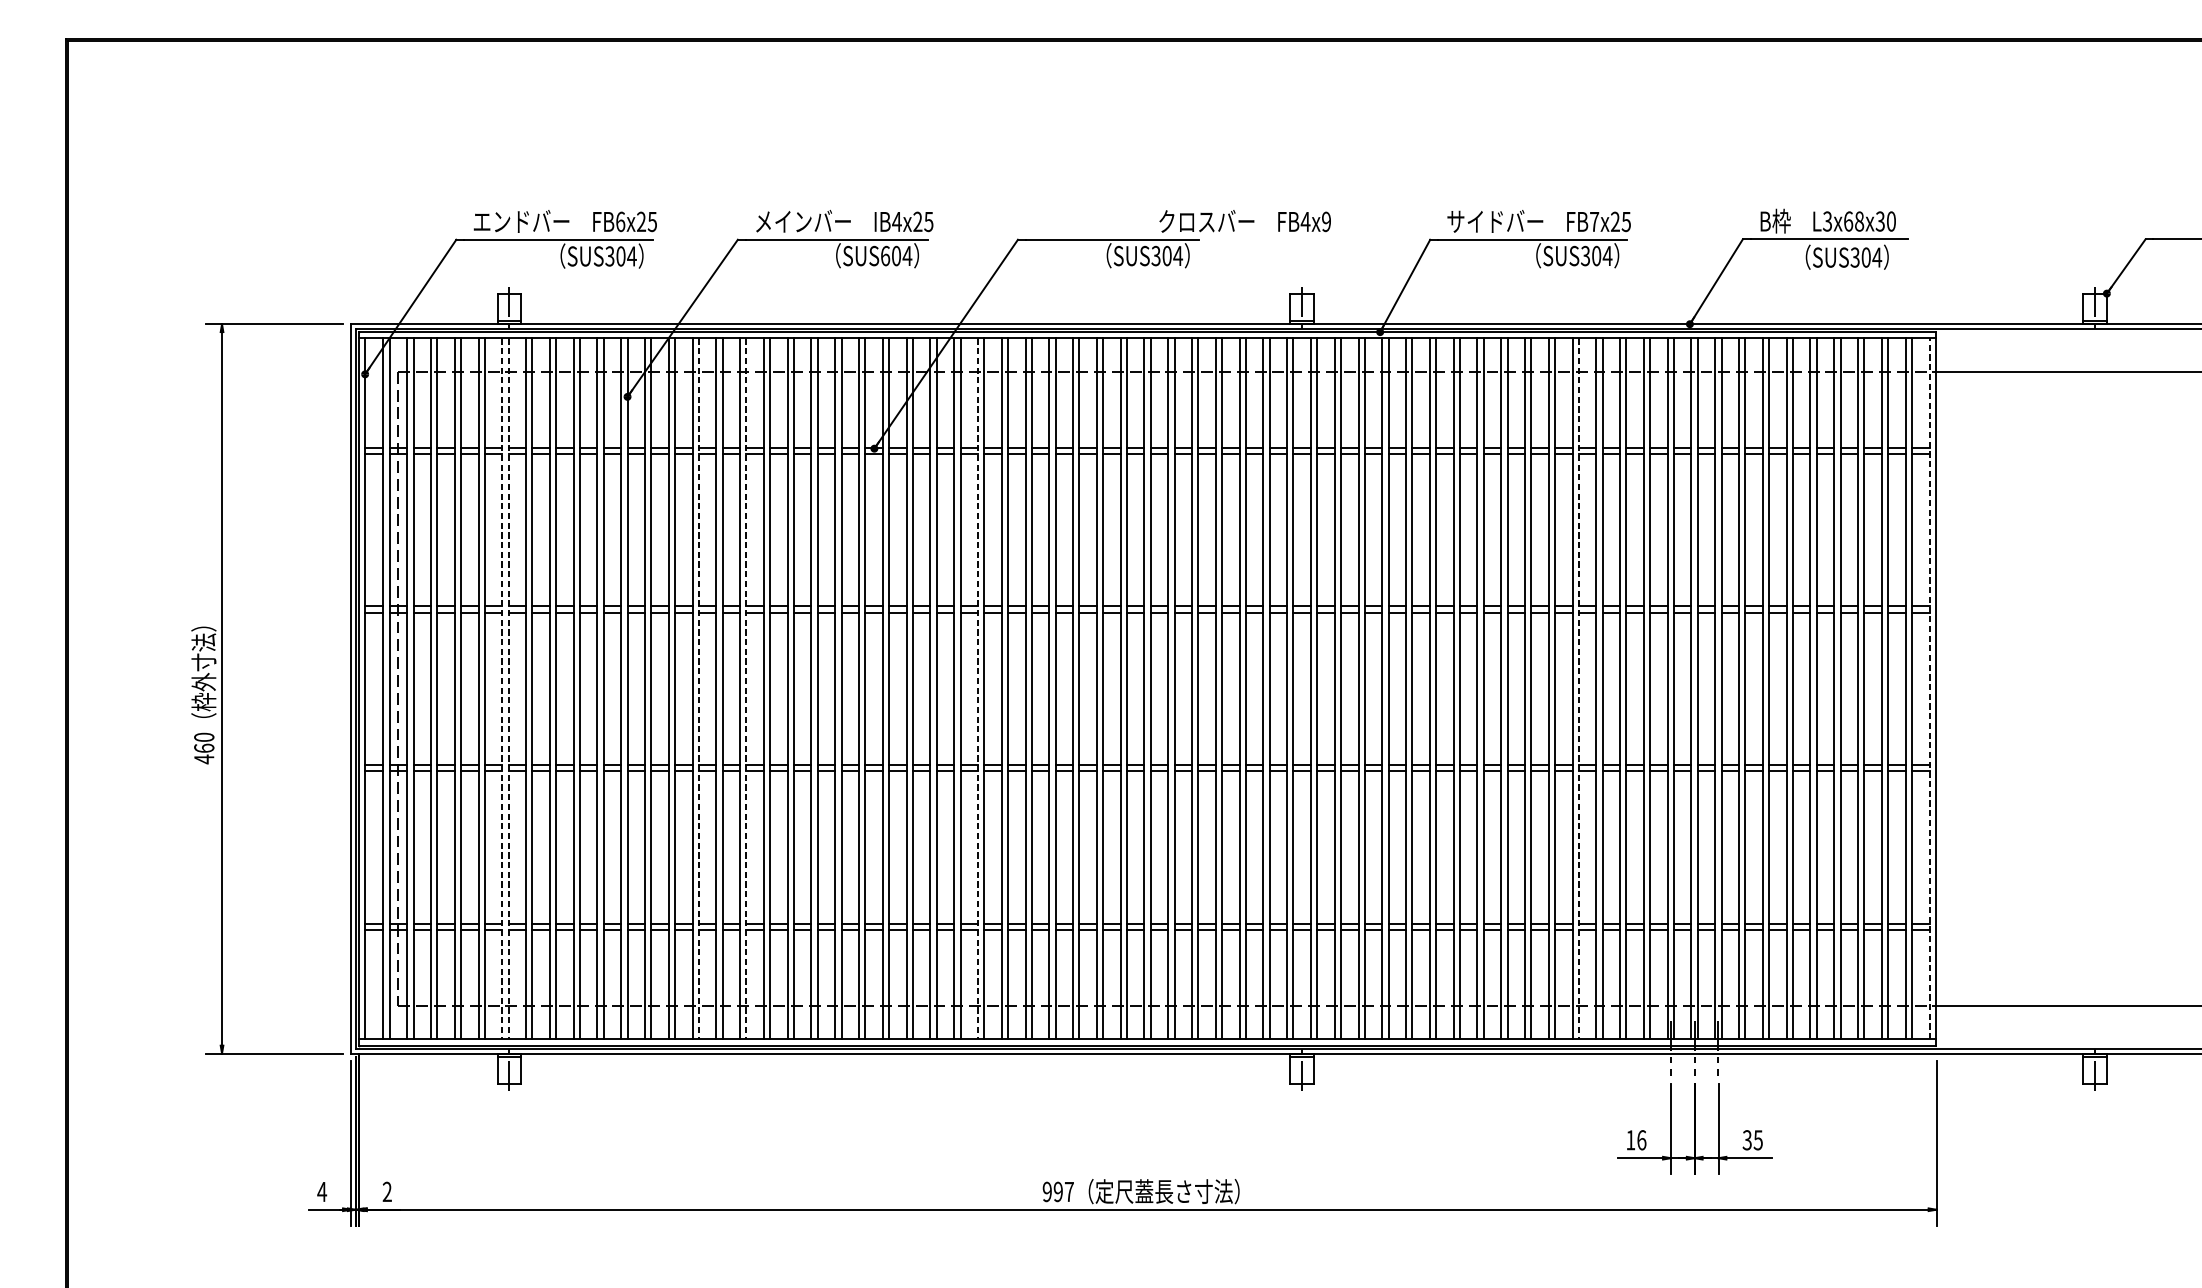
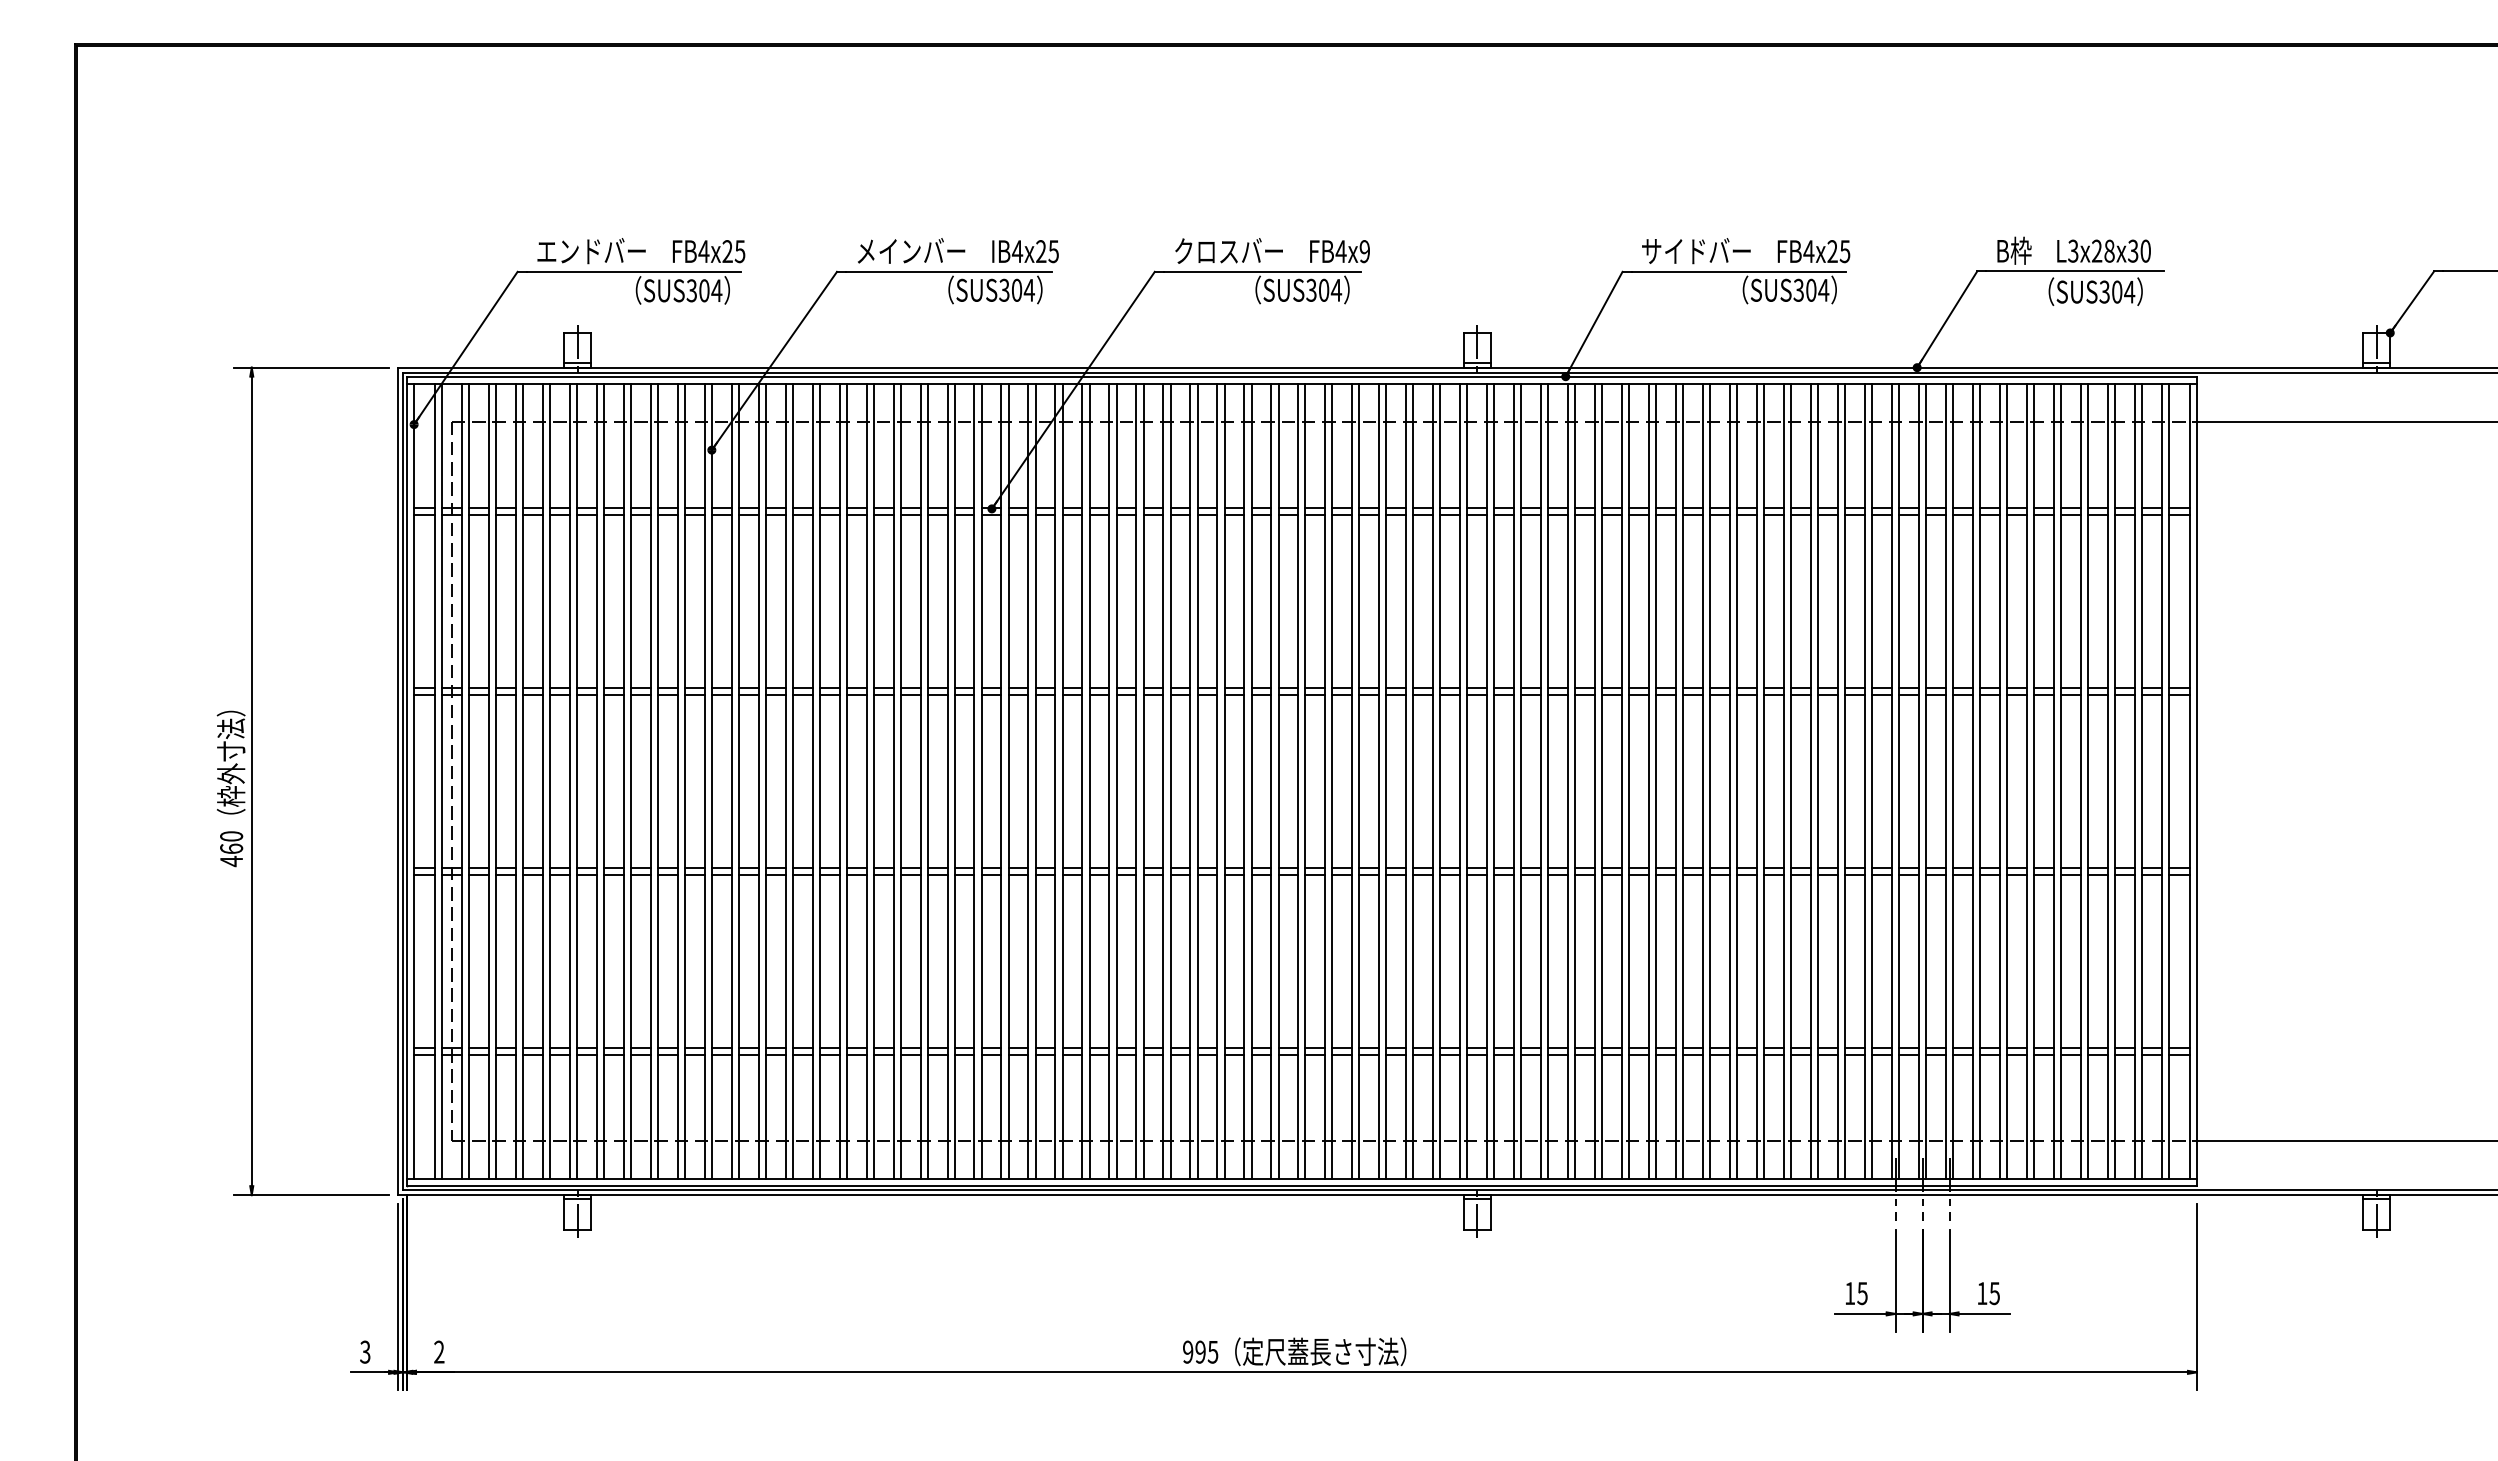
text: (1245, 220) -> (1272, 250), moved
text: (1848, 220) -> (2097, 250), L3x68x30 -> L3x28x30
text: (620, 221) -> (703, 251), FB6x25 -> FB4x25
text: (1594, 221) -> (1808, 251), FB7x25 -> FB4x25
text: (885, 255) -> (1004, 289), SUS604 -> SUS304
line: (502, 688) -> (569, 781), dashed -> solid
line: (508, 688) -> (576, 781), dashed -> solid
line: (698, 688) -> (792, 781), dashed -> solid
line: (746, 688) -> (846, 781), dashed -> solid
line: (978, 688) -> (1109, 781), dashed -> solid
line: (1579, 688) -> (1791, 781), dashed -> solid
line: (1929, 688) -> (2189, 781), dashed -> solid
text: (1641, 1140) -> (1862, 1293), 16 -> 15
text: (1747, 1140) -> (1982, 1293), 35 -> 15
text: (321, 1191) -> (364, 1351), 4 -> 3
text: (1068, 1192) -> (1212, 1352), 997 -> 995

